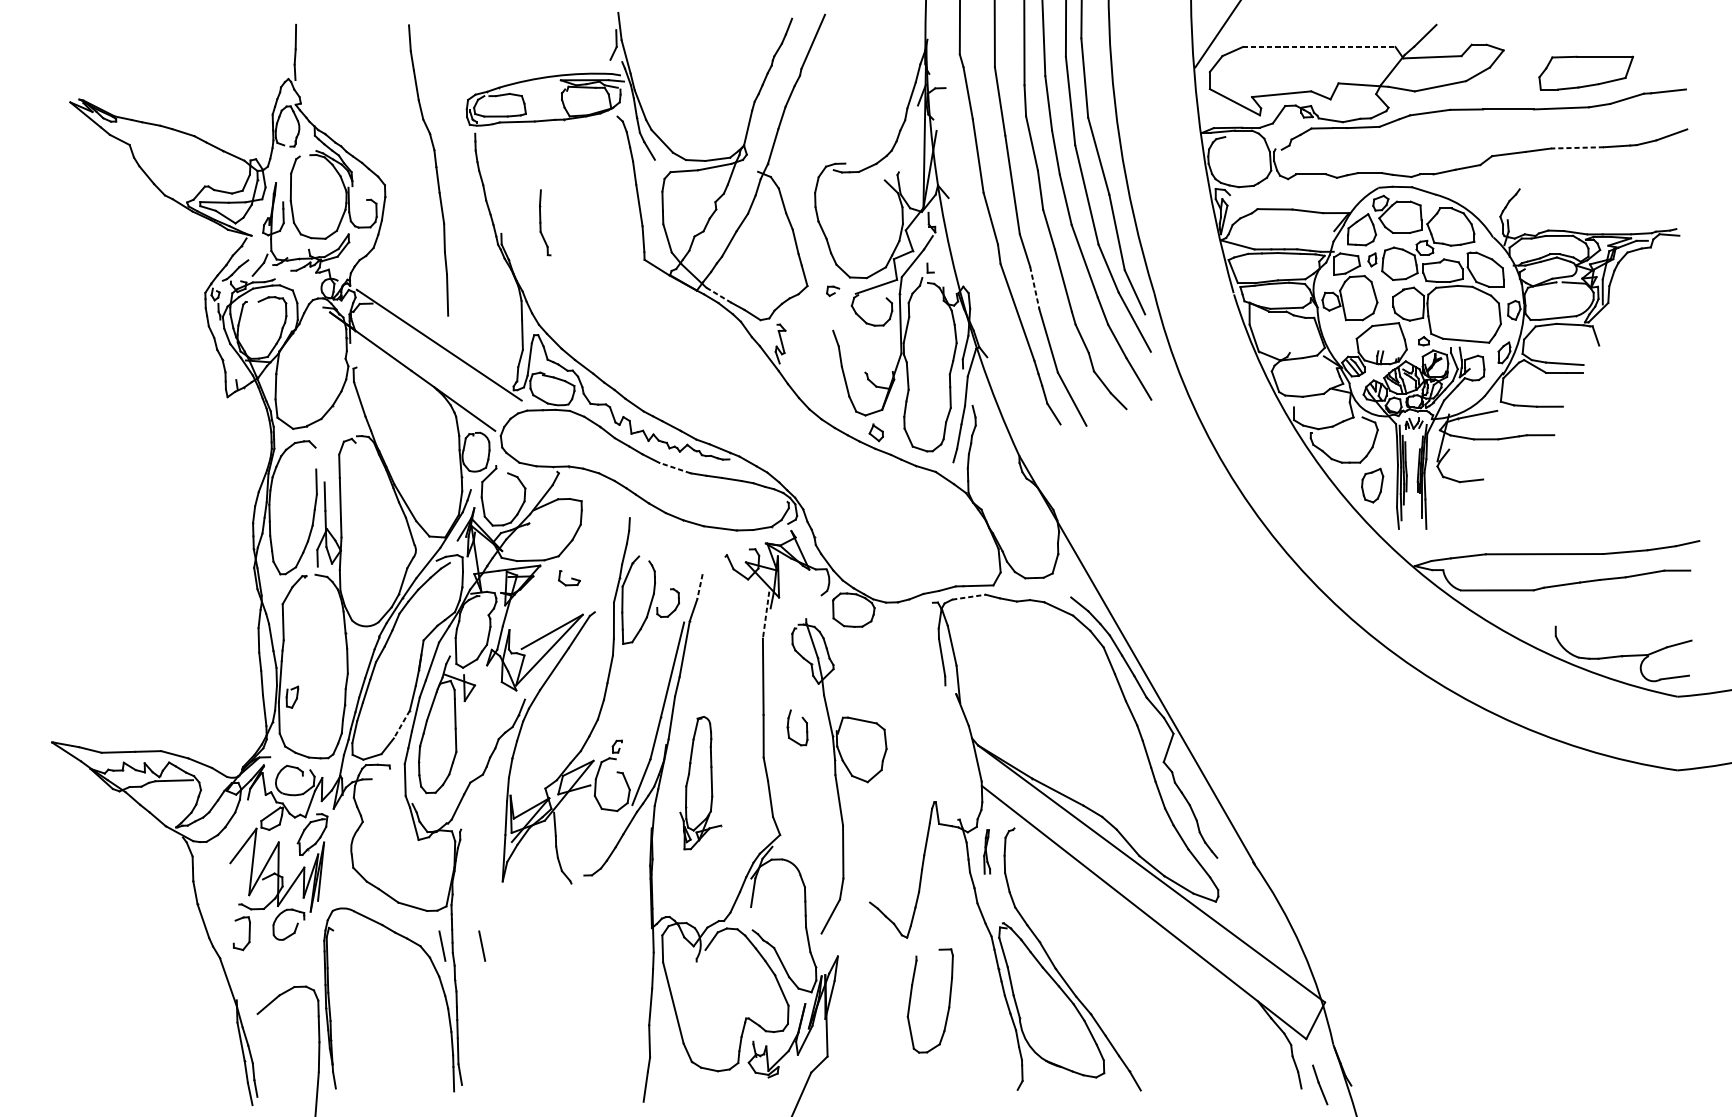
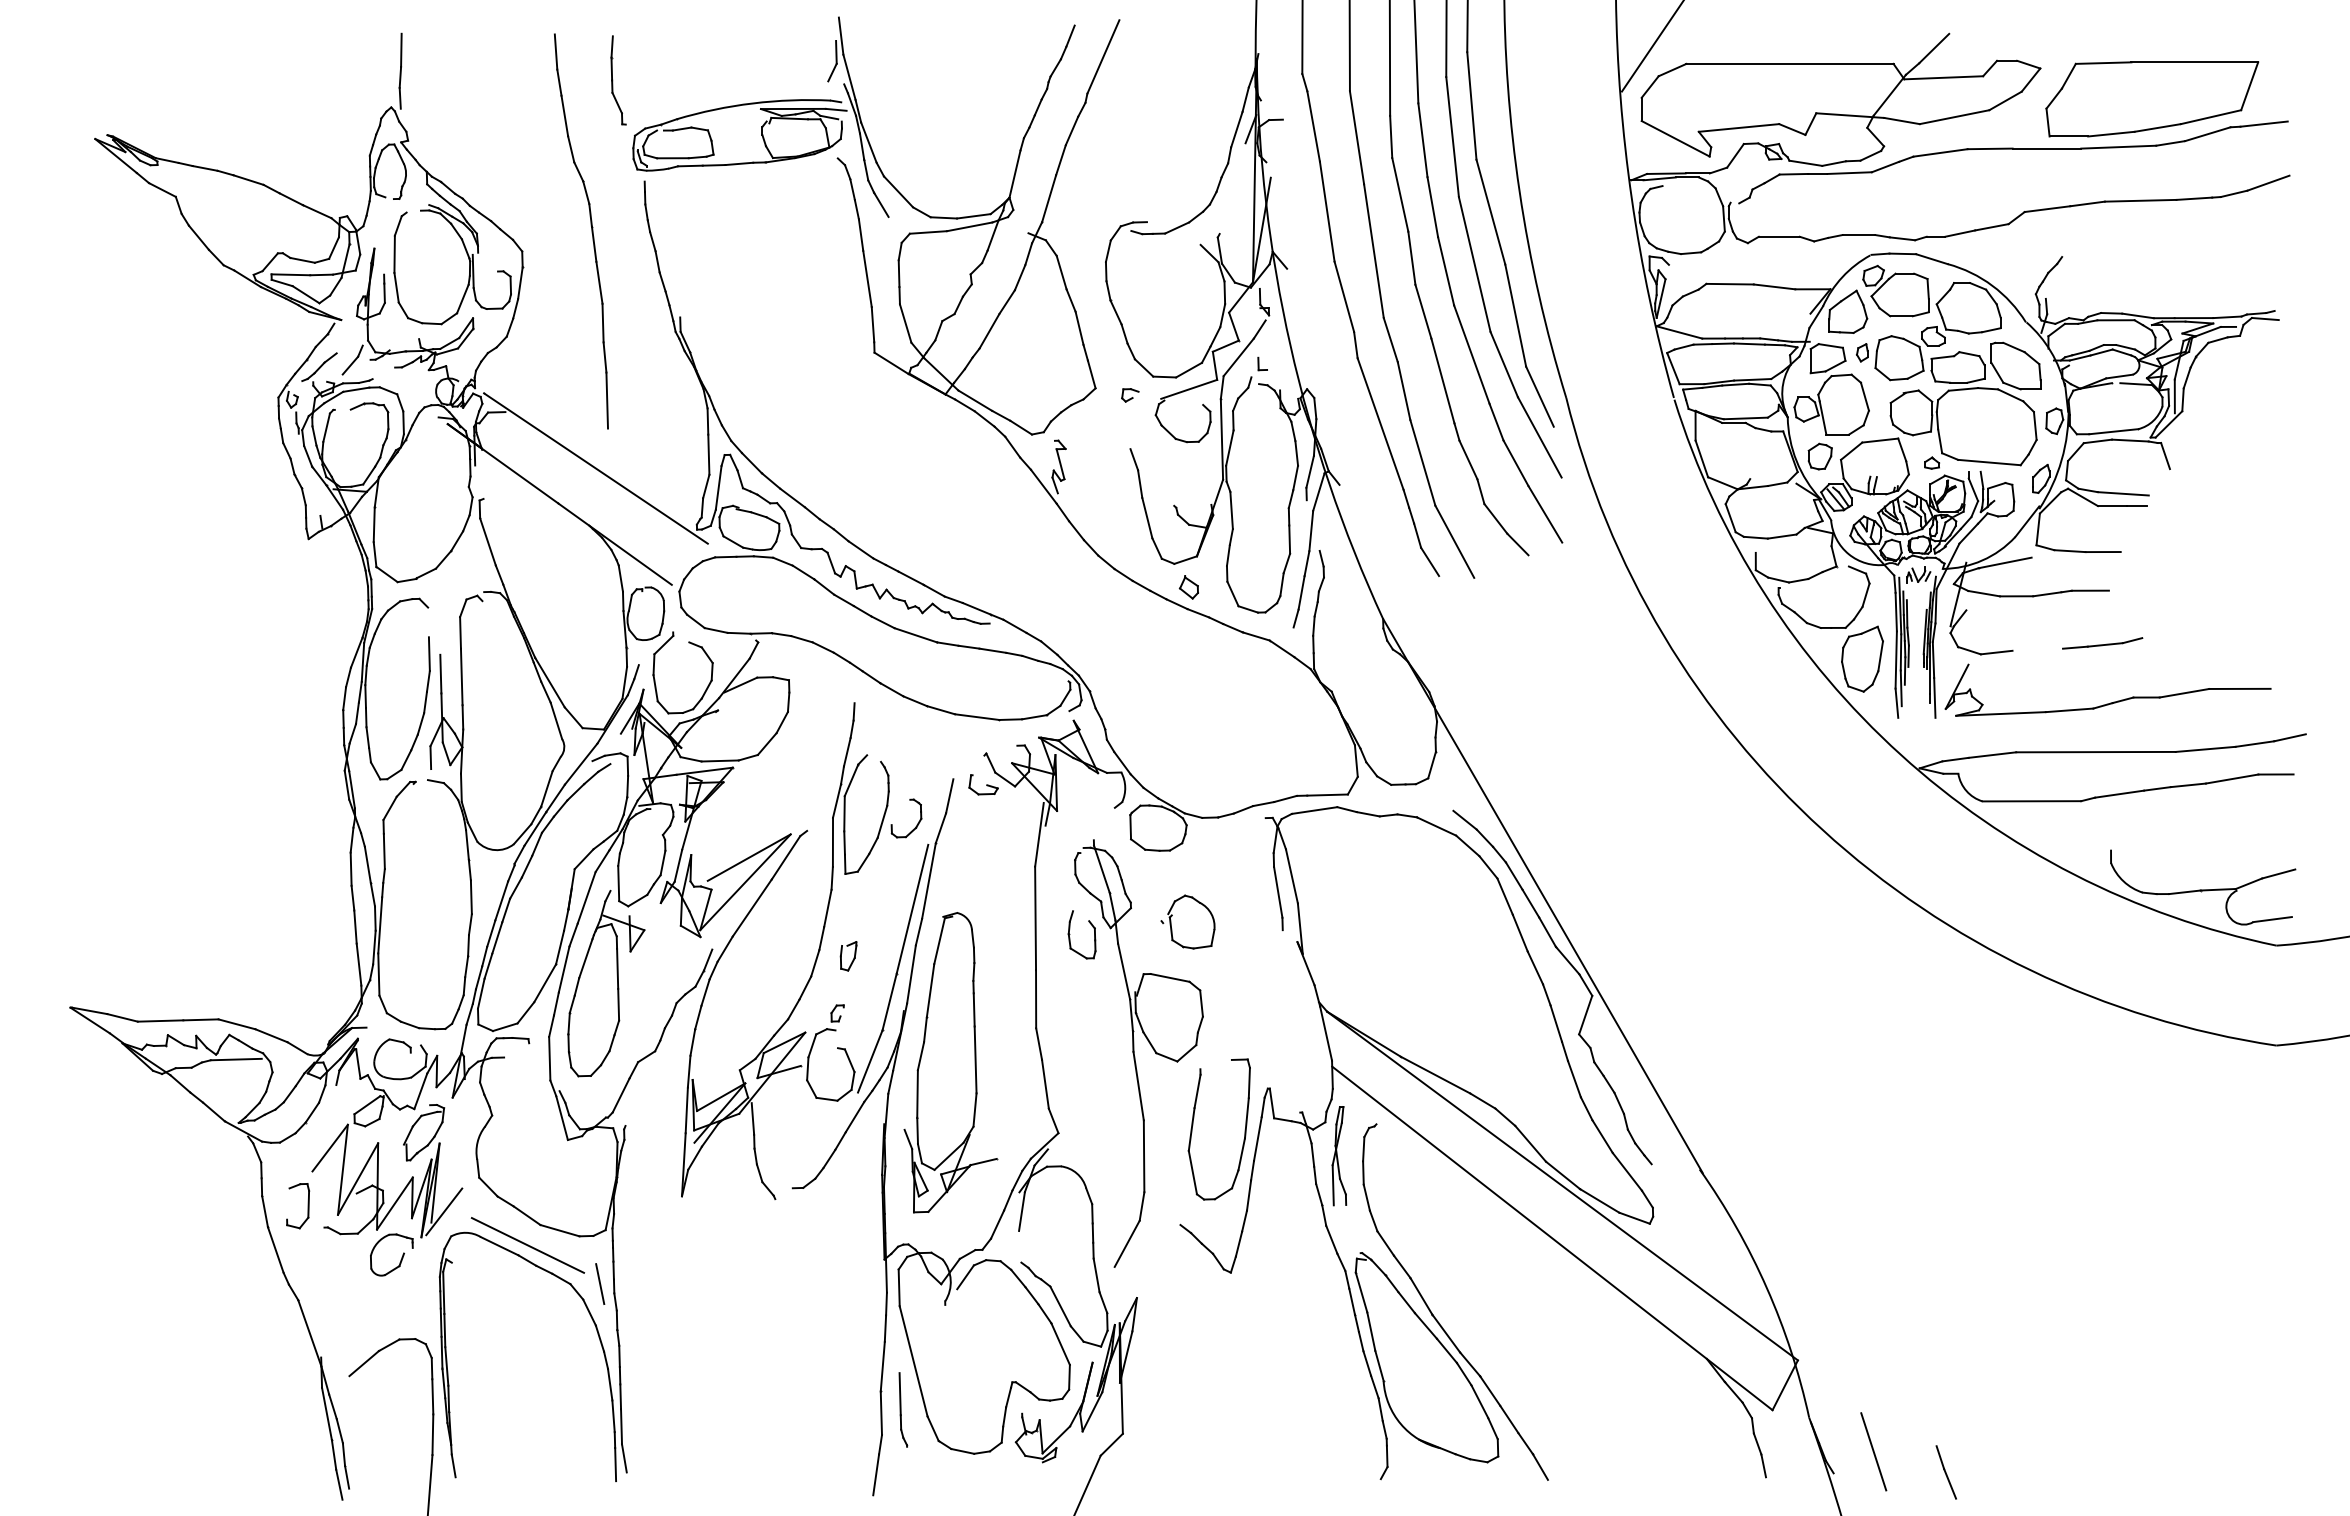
line: (1319, 46) -> (1790, 63), dashed -> solid
part: (1586, 73) -> (2152, 99), size x1.67
line: (1577, 147) -> (2140, 200), dashed -> solid
part: (545, 222) -> (618, 80), moved
line: (1035, 288) -> (1404, 391), dashed -> solid
line: (718, 295) -> (975, 400), dashed -> solid
part: (1340, 336) -> (1819, 456), added
line: (674, 468) -> (915, 635), dashed -> solid
part: (1549, 474) -> (2102, 643), added
part: (1372, 485) -> (1862, 658), size x1.43
part: (1555, 517) -> (2110, 702), added
part: (569, 578) -> (983, 784), moved
line: (699, 586) -> (949, 796), dashed -> solid
line: (968, 597) -> (1314, 810), dashed -> solid
line: (766, 615) -> (1039, 835), dashed -> solid
part: (875, 678) -> (1187, 921), added
part: (292, 697) -> (848, 956), moved
line: (402, 724) -> (545, 983), dashed -> solid
part: (788, 727) -> (1070, 934), moved
part: (700, 782) -> (950, 1062), size x1.67
part: (987, 852) -> (1339, 1156), size x1.67
line: (327, 892) -> (444, 1211), added
line: (388, 917) -> (527, 1245), added
part: (248, 933) -> (307, 1206), moved
line: (482, 945) -> (654, 1283), removed
part: (911, 998) -> (1193, 1125), moved
part: (665, 1038) -> (903, 1409), added
line: (1380, 1069) -> (1873, 1451), added
line: (1319, 1085) -> (1945, 1472), moved

